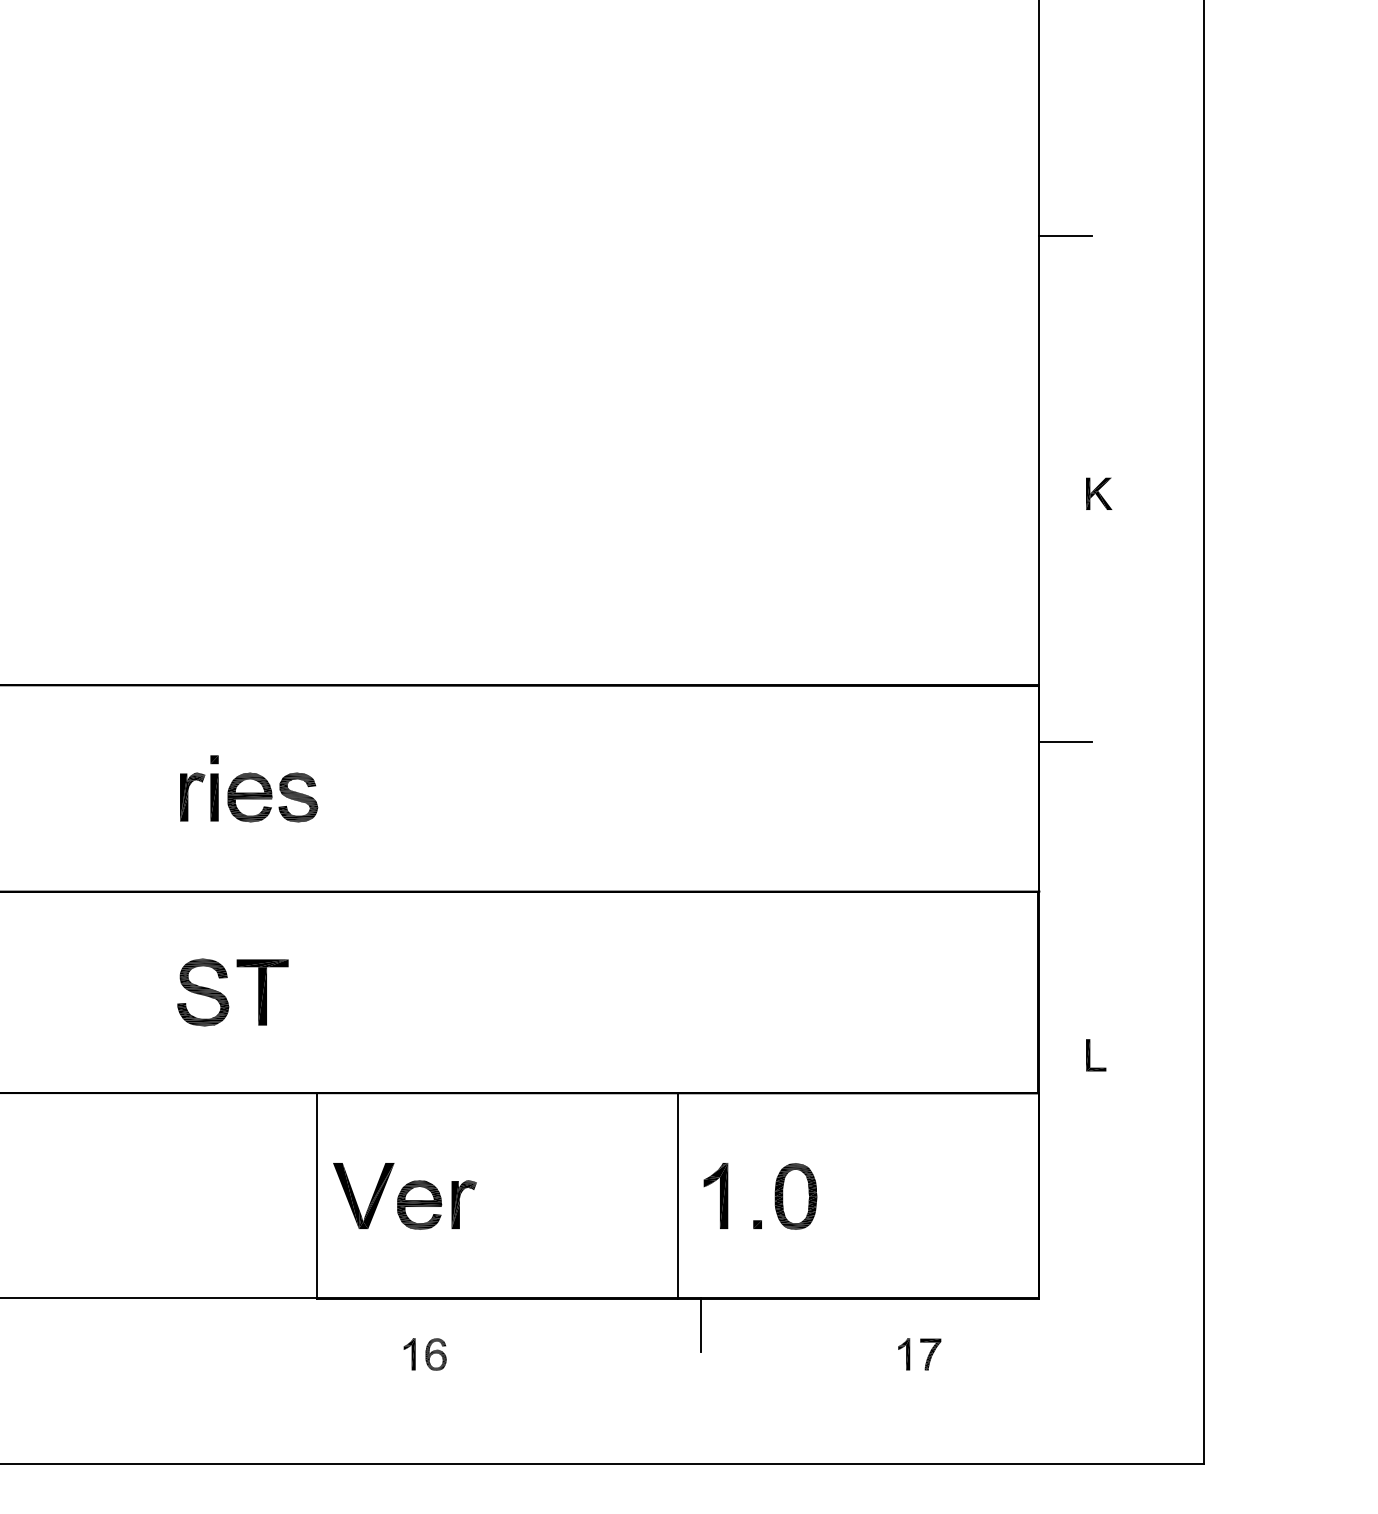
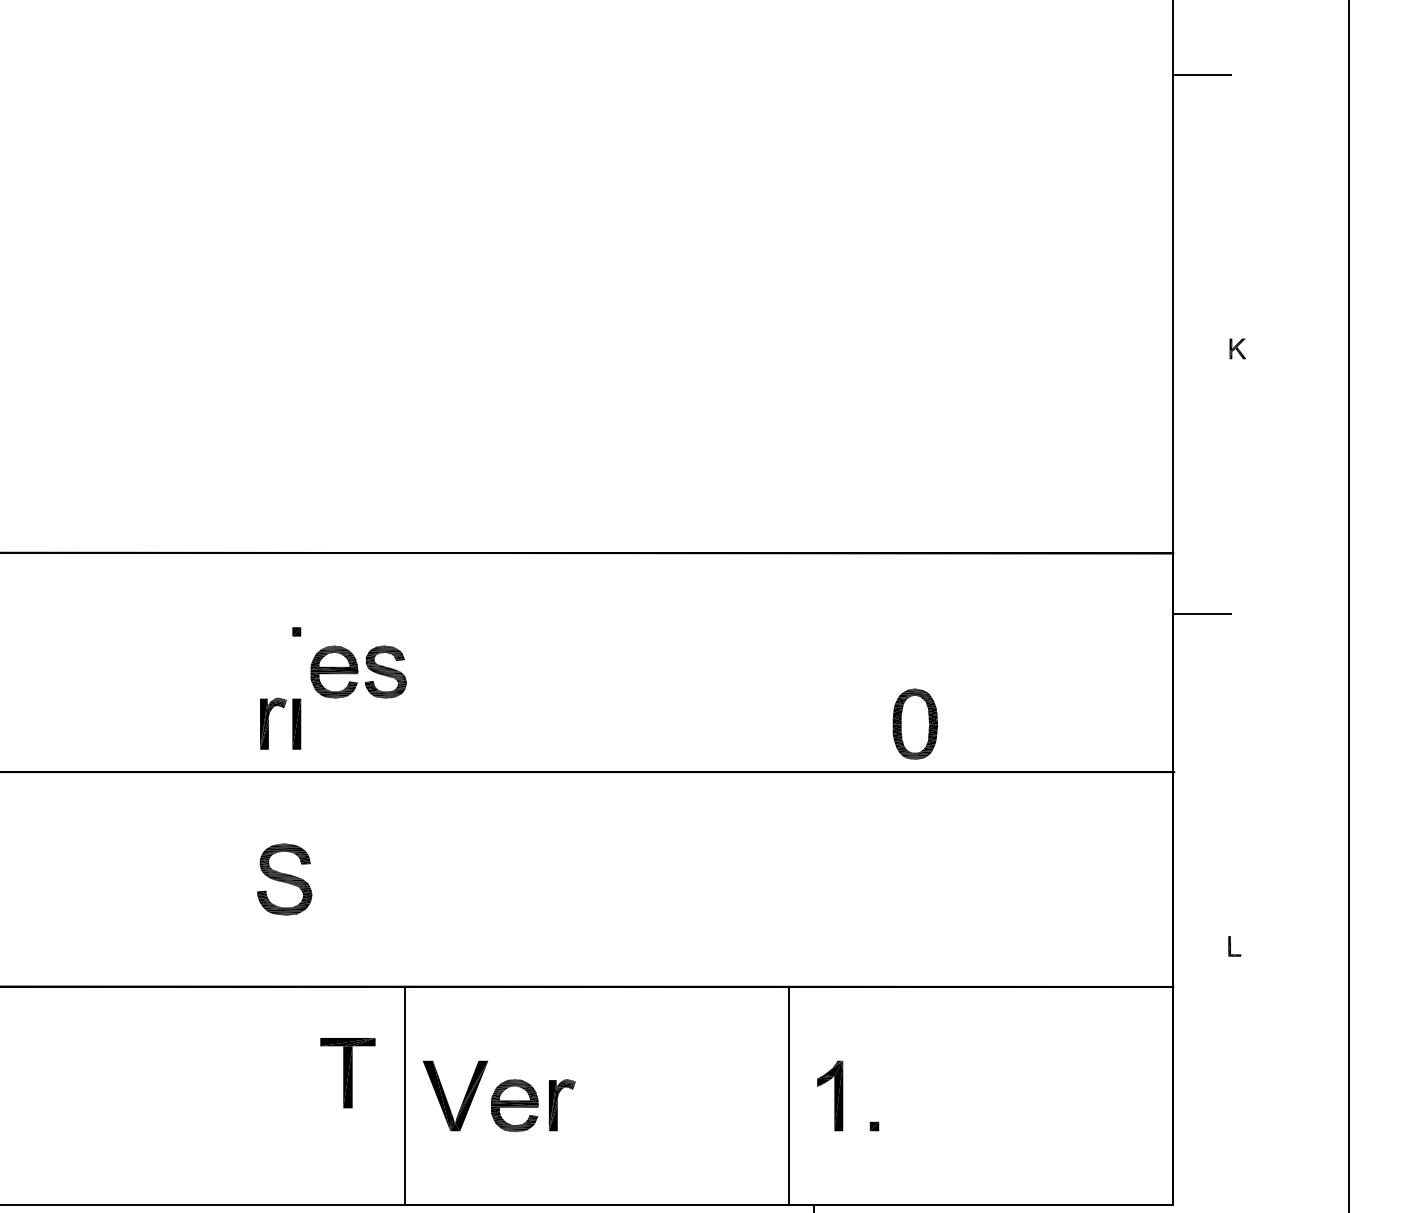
part: (1099, 493) -> (1238, 348), size x0.6
part: (188, 796) -> (269, 723), moved
part: (262, 992) -> (347, 1073), moved
part: (1096, 1055) -> (1234, 946), size x0.6
part: (795, 1196) -> (914, 724), moved

